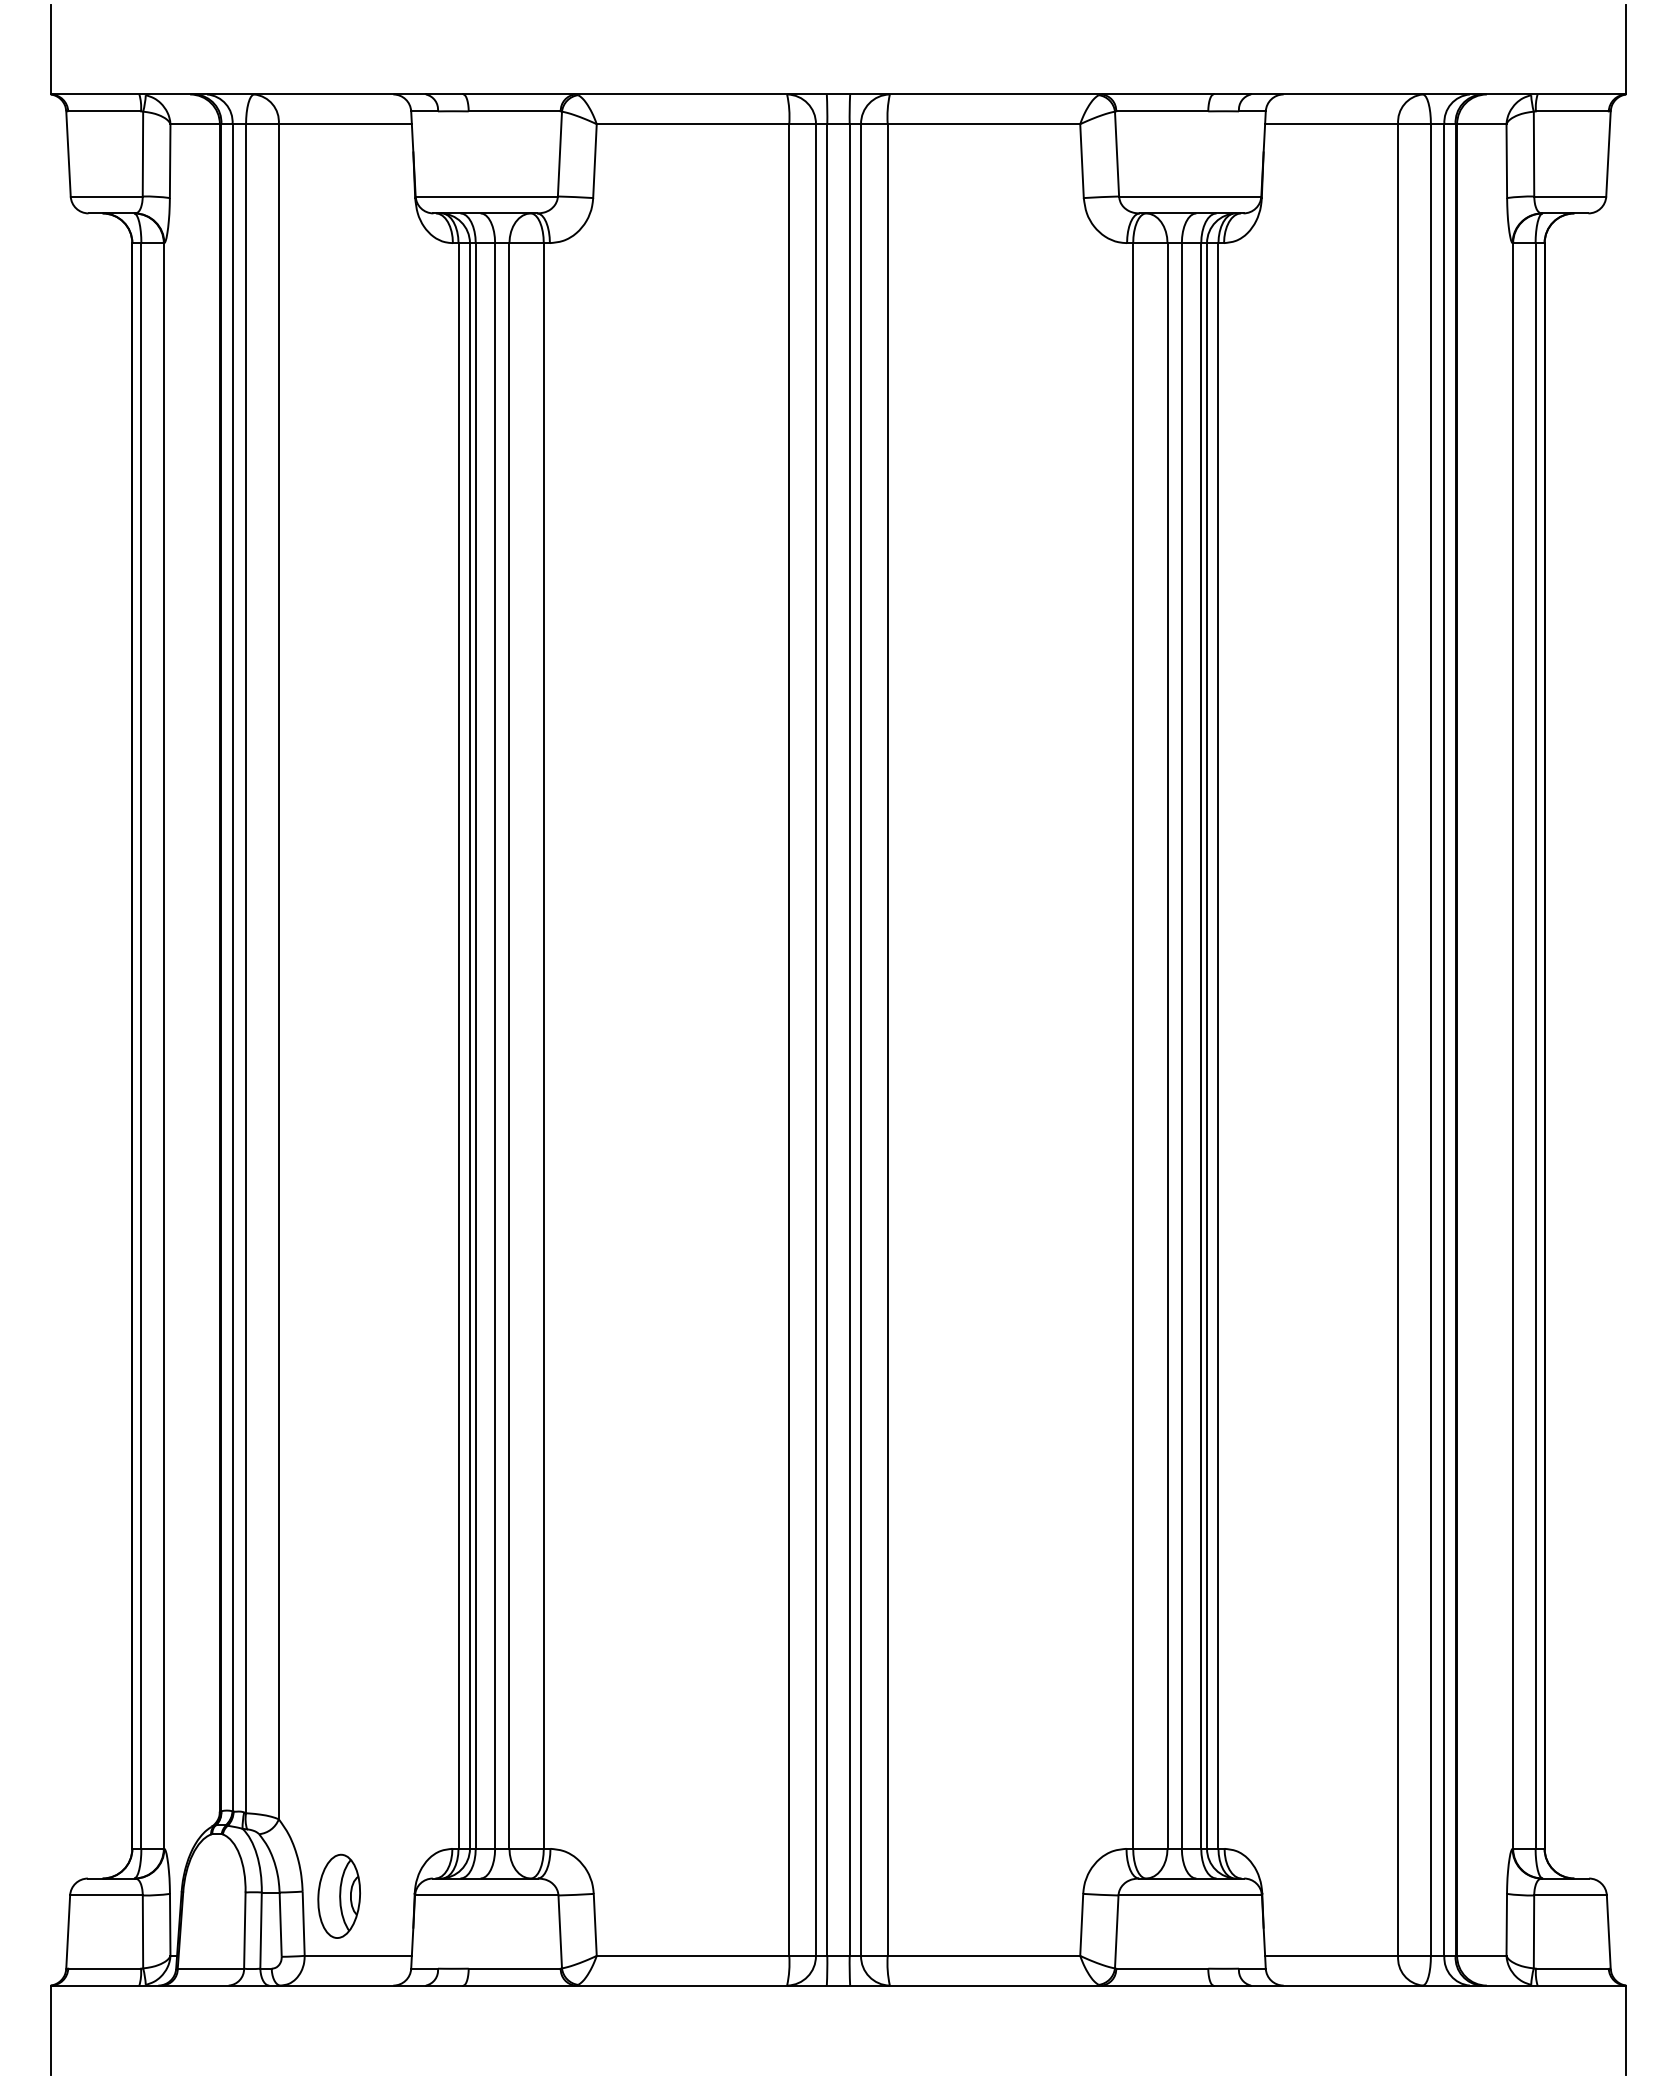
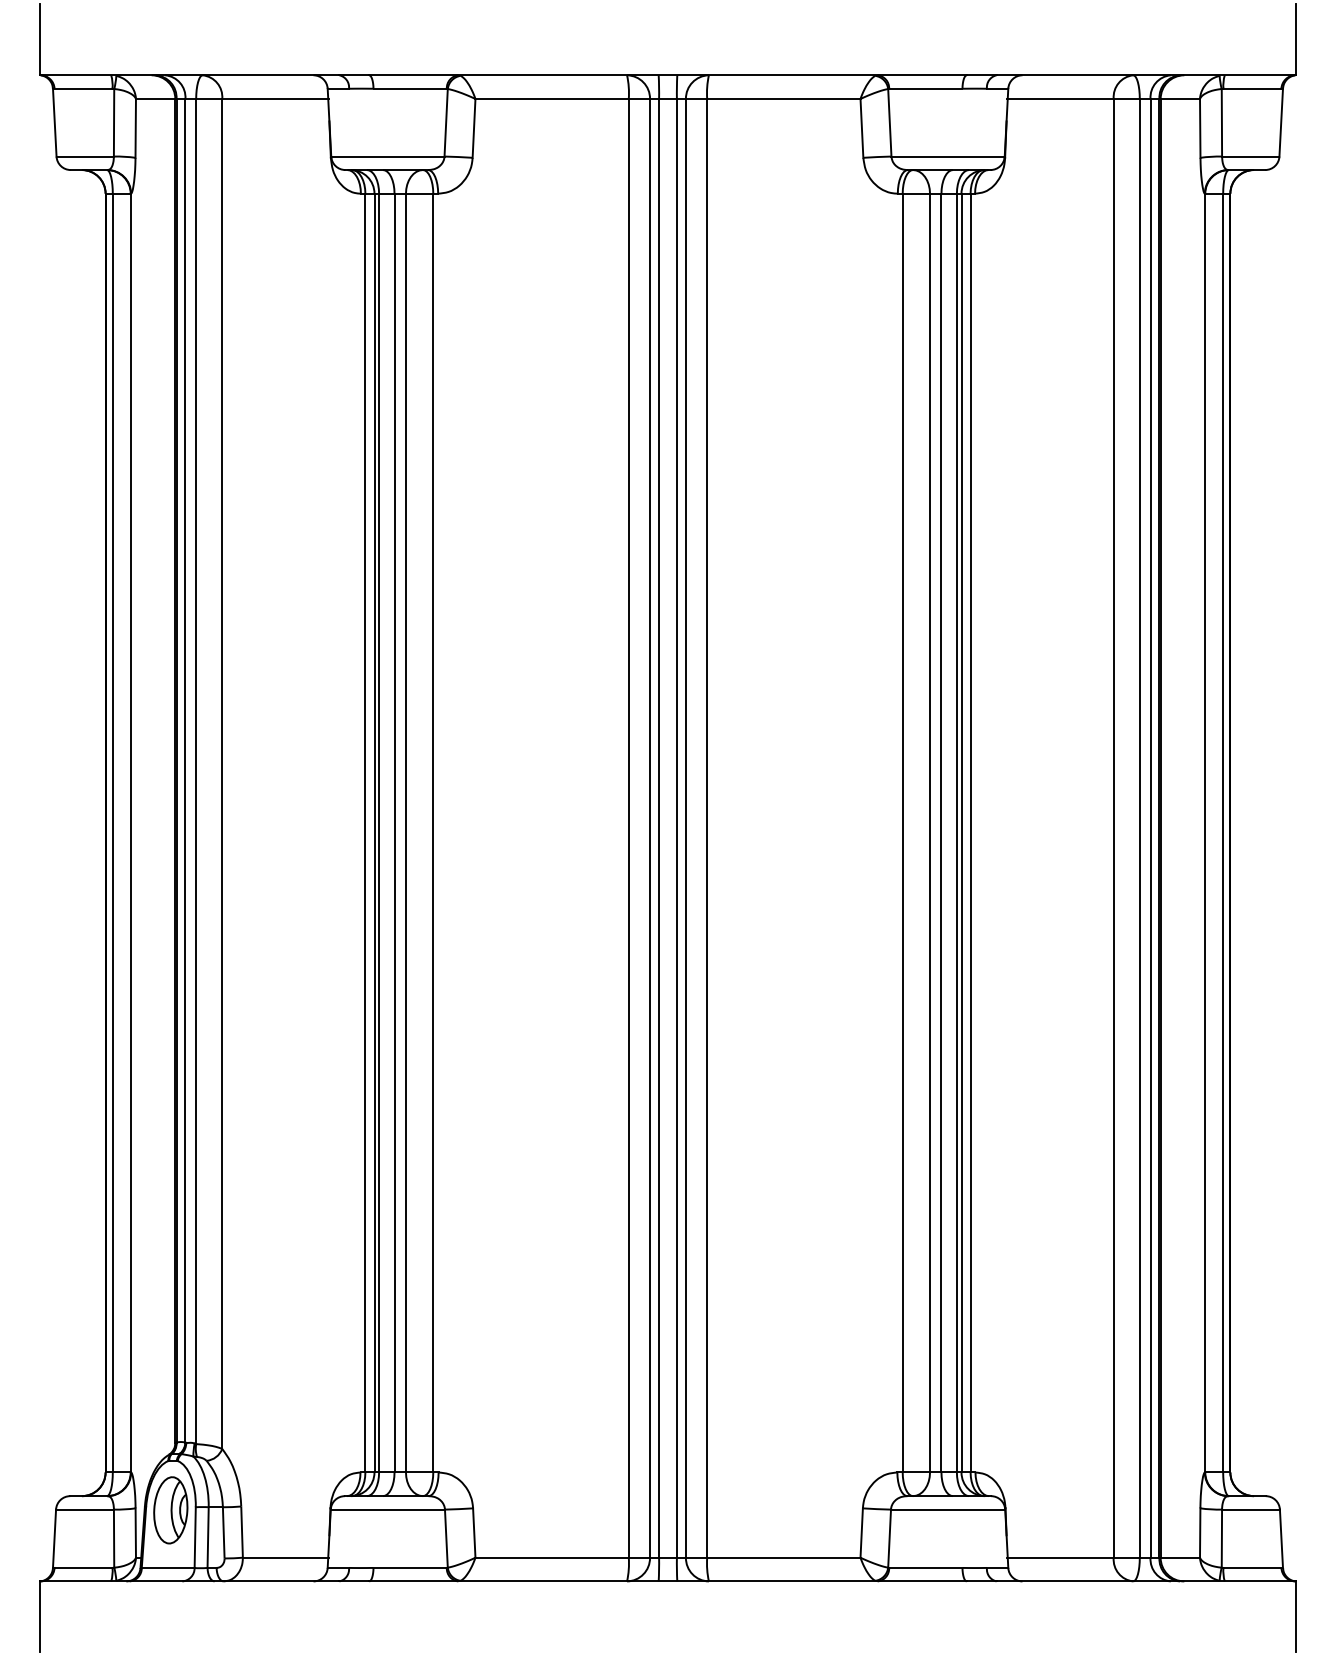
part: (338, 1895) -> (170, 1509), moved

